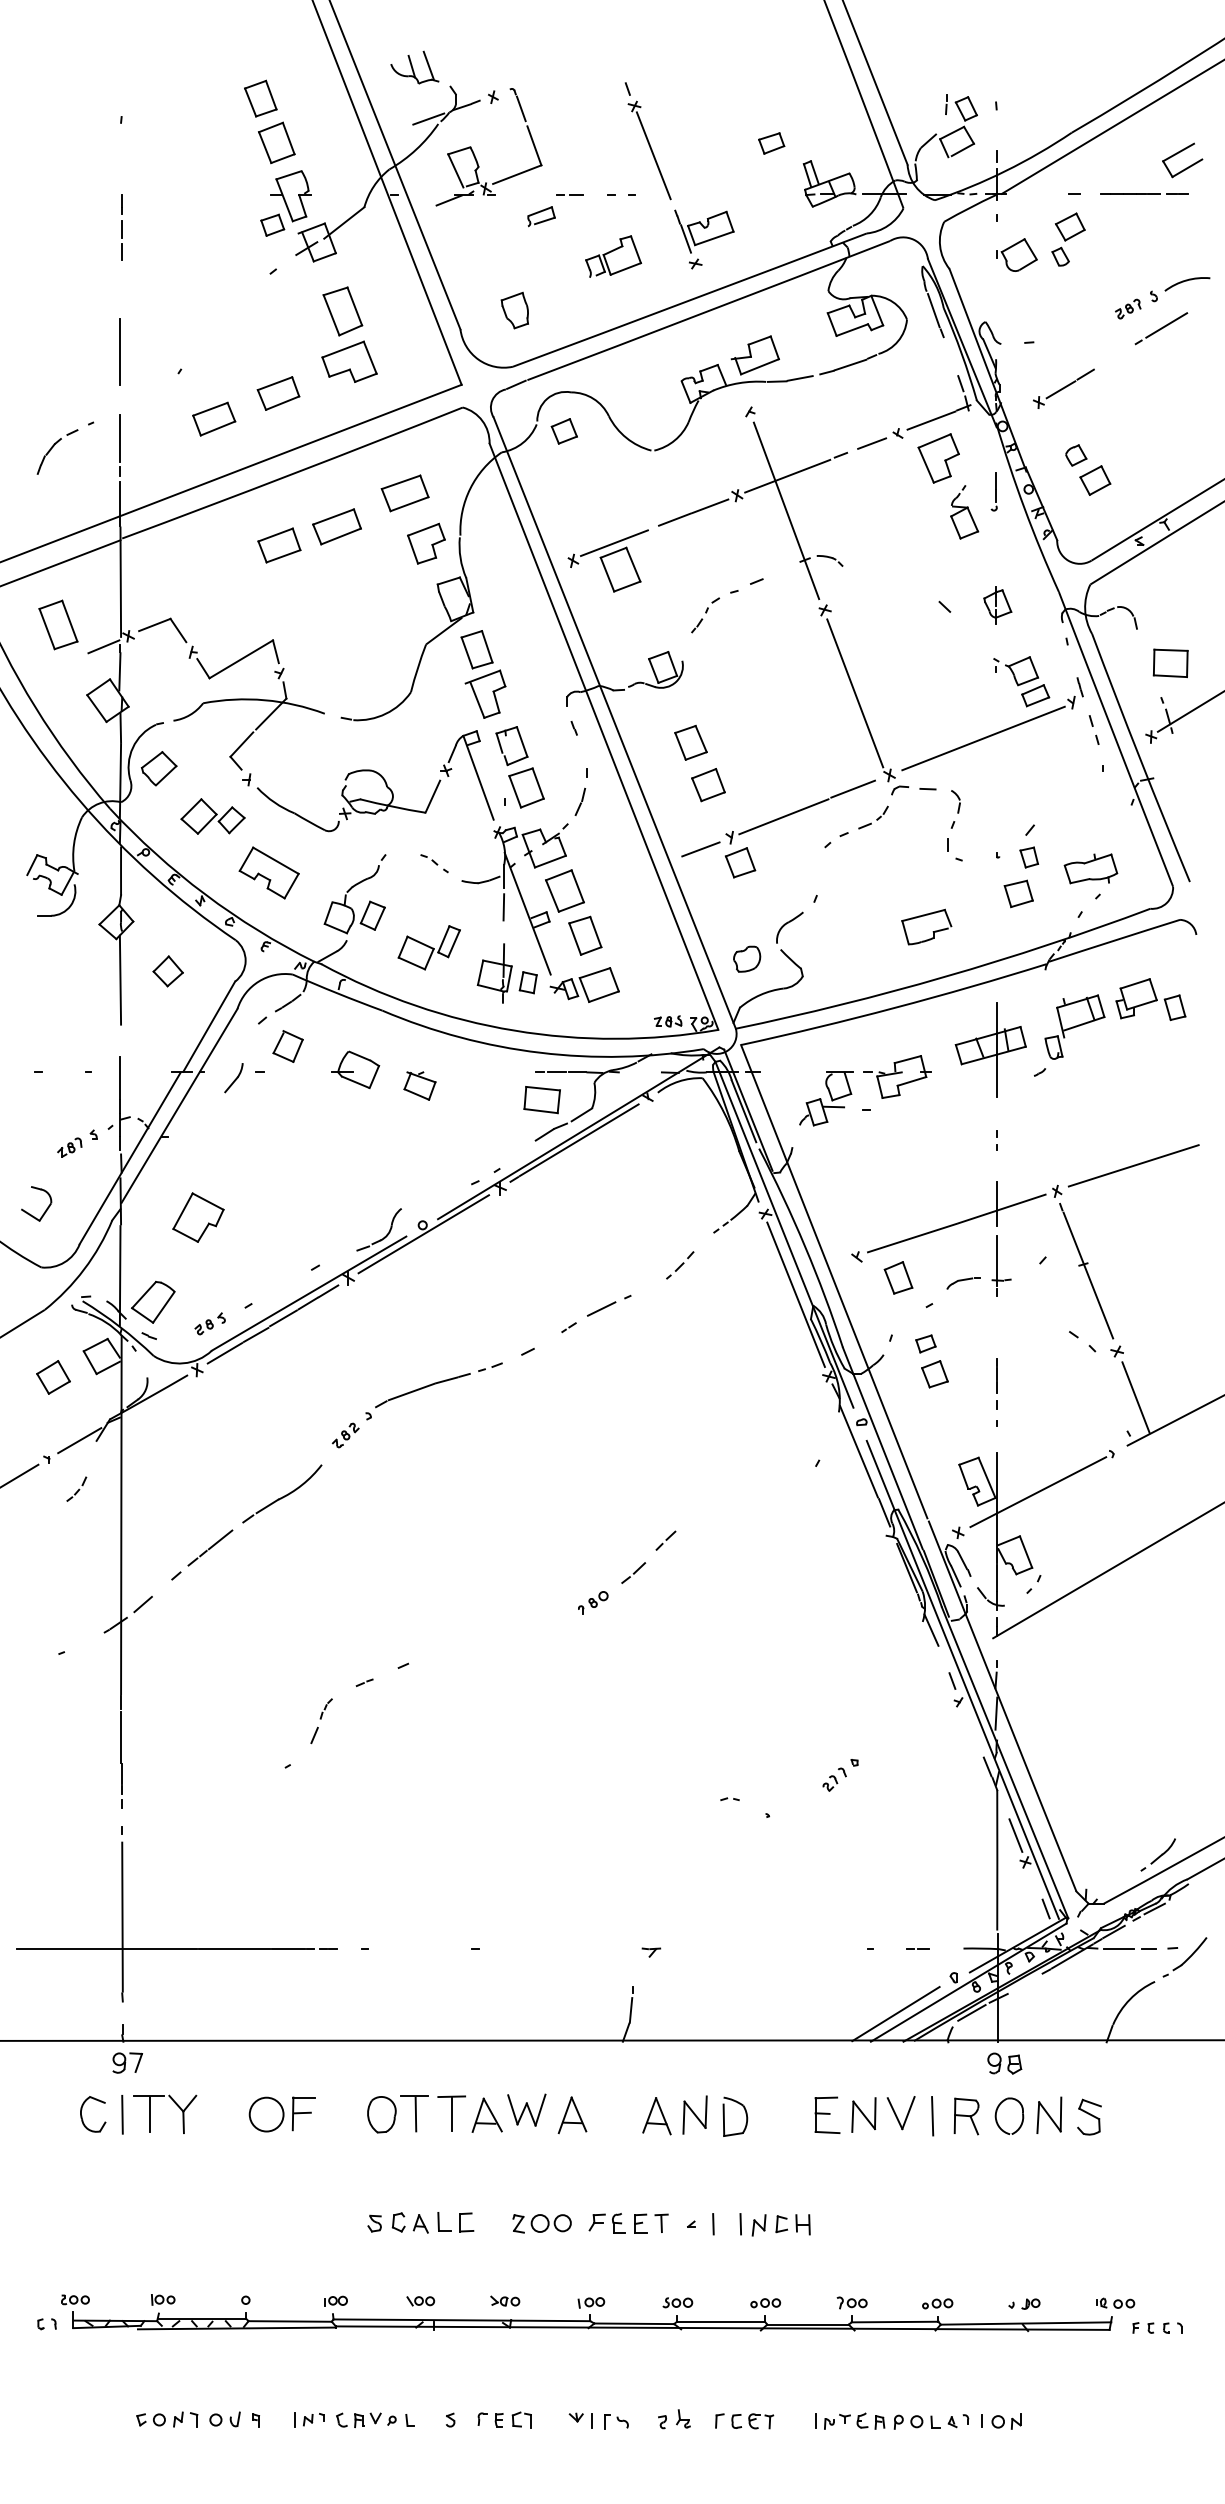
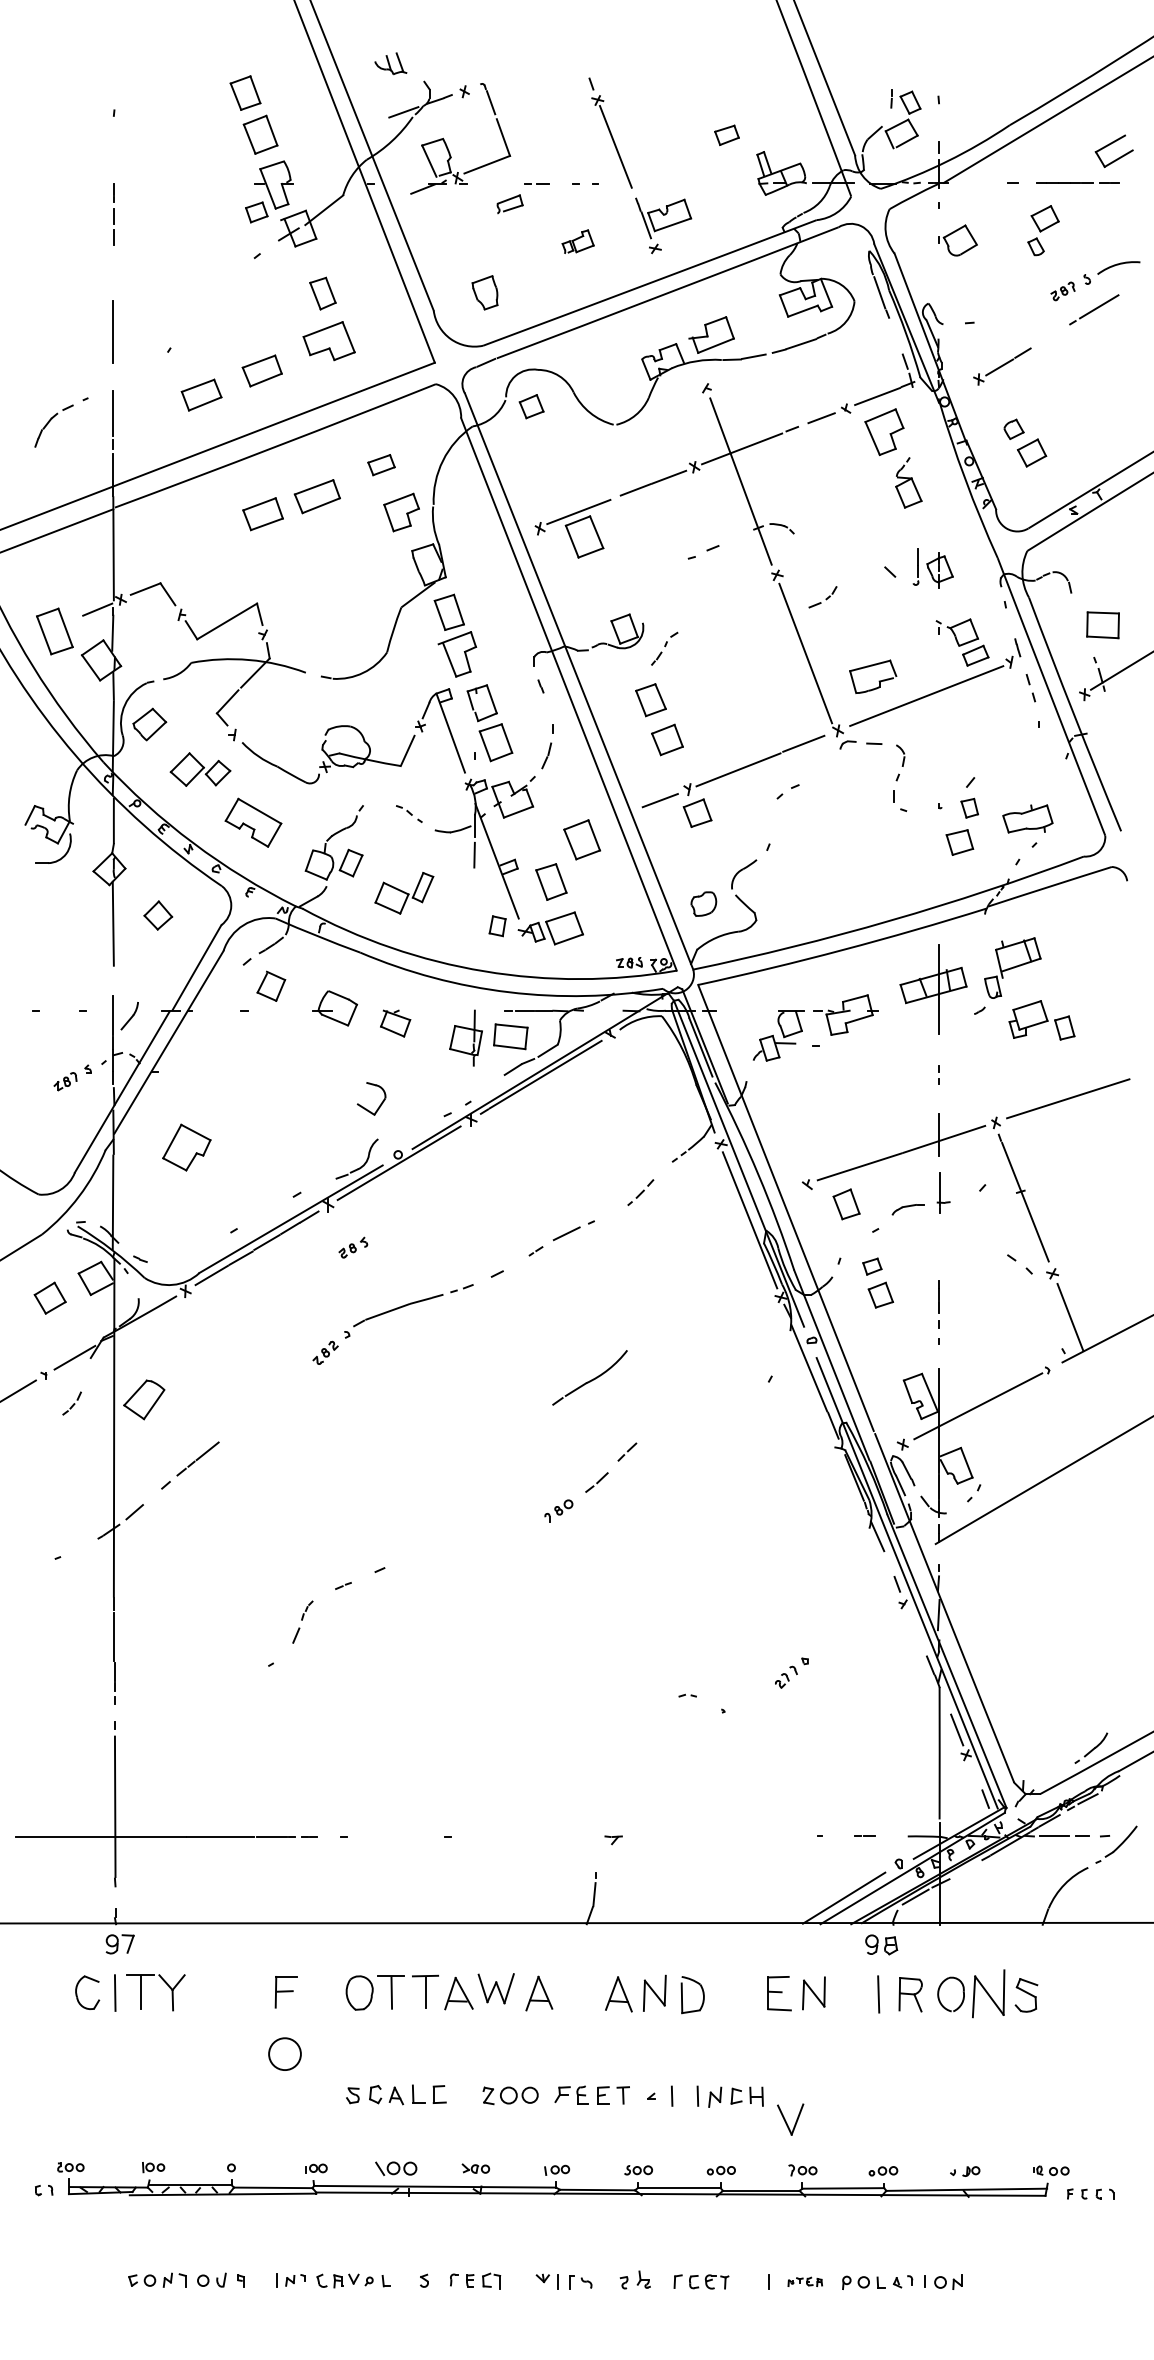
part: (414, 67) -> (390, 63), size x0.7
part: (1068, 239) -> (1043, 230), moved
part: (613, 256) -> (577, 241), size x0.6
part: (342, 311) -> (322, 293), size x0.7
part: (993, 491) -> (915, 566), moved
part: (404, 493) -> (380, 465), size x0.6
part: (705, 615) -> (664, 648), moved
part: (58, 624) -> (54, 631), moved
part: (873, 817) -> (822, 597), moved
part: (564, 890) -> (581, 839), moved
part: (932, 931) -> (878, 680), moved
part: (494, 973) -> (465, 1038), moved
part: (1150, 999) -> (1041, 1020), moved
part: (233, 1078) -> (129, 1016), moved
part: (46, 1208) -> (380, 1103), moved
part: (1001, 1265) -> (943, 1192), size x0.7
part: (153, 1301) -> (144, 1399), moved
part: (209, 1323) -> (352, 1247), moved
part: (282, 1493) -> (590, 1377), moved
part: (1004, 2063) -> (881, 1944), moved
part: (900, 2113) -> (789, 2120), moved
circle: (266, 2114) -> (284, 2054), moved
part: (1049, 2114) -> (988, 1992), size x1.4
part: (420, 2301) -> (396, 2169), size x1.6
part: (854, 2420) -> (805, 2281), size x0.6

